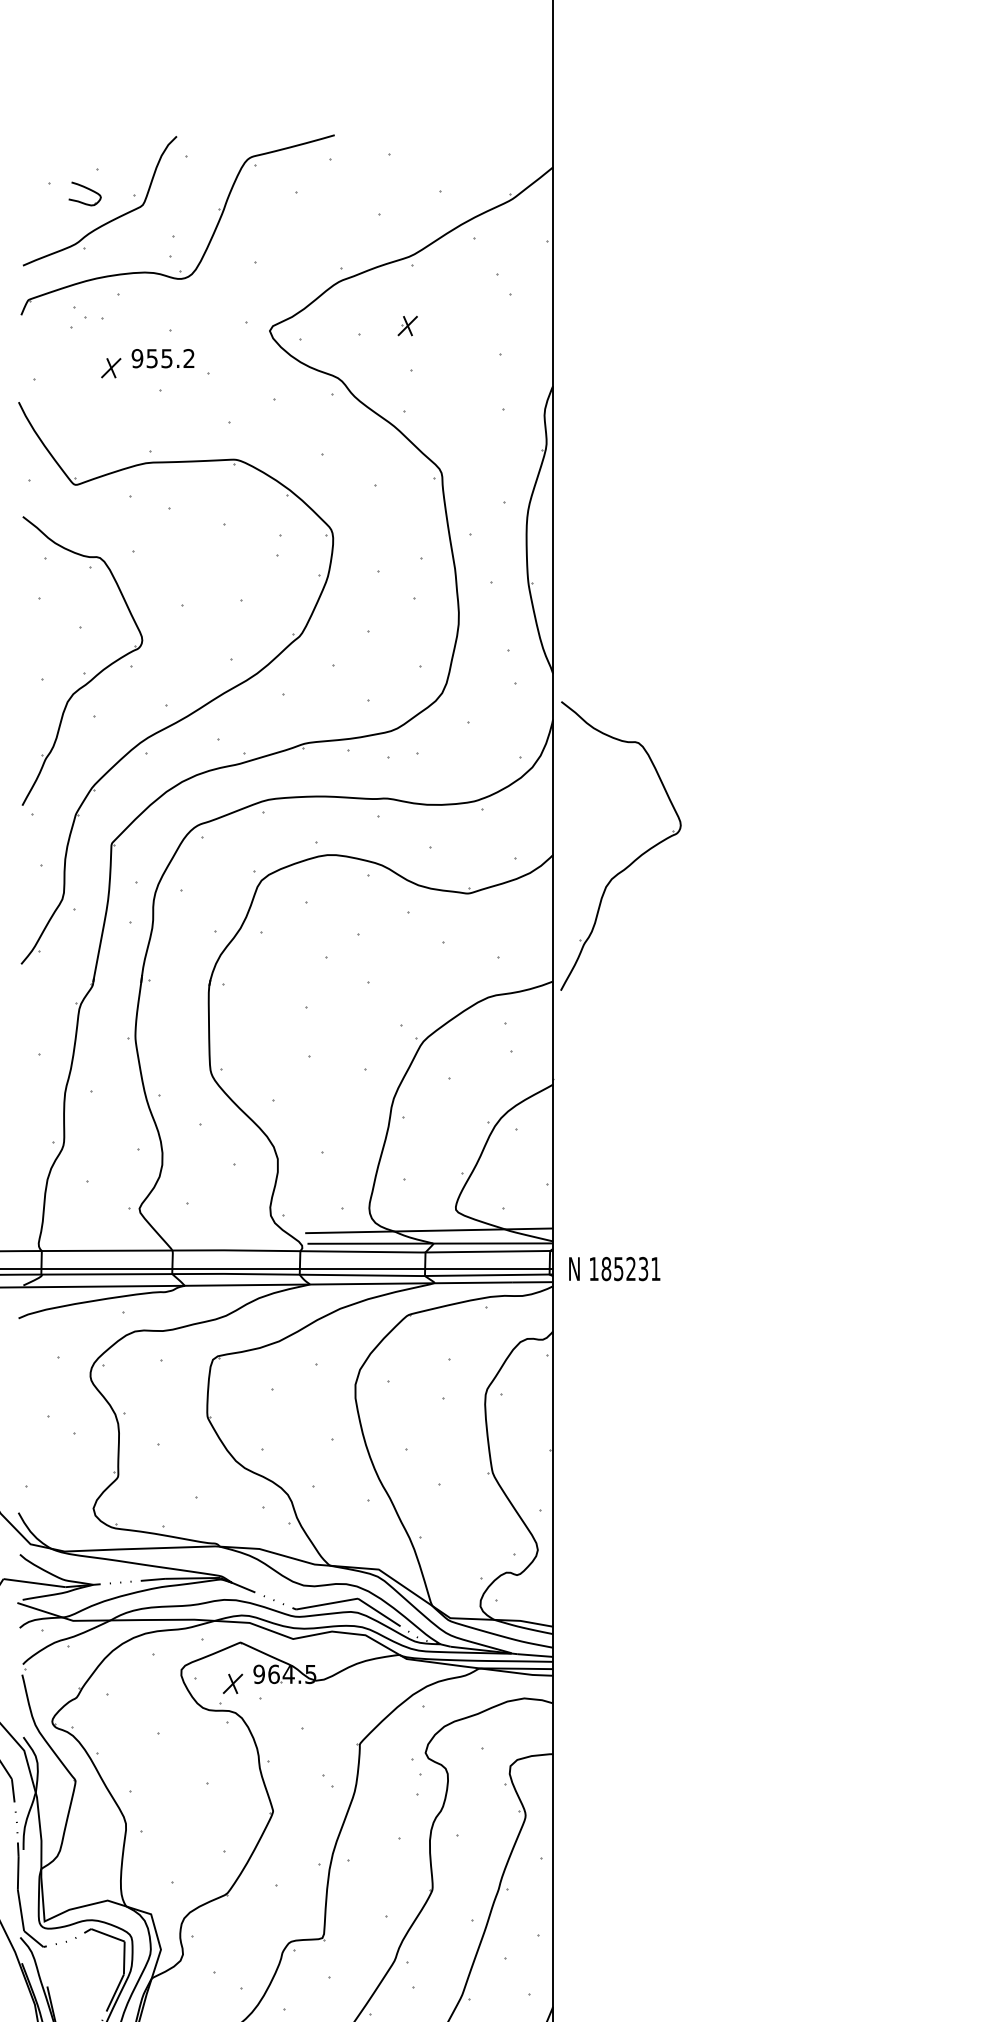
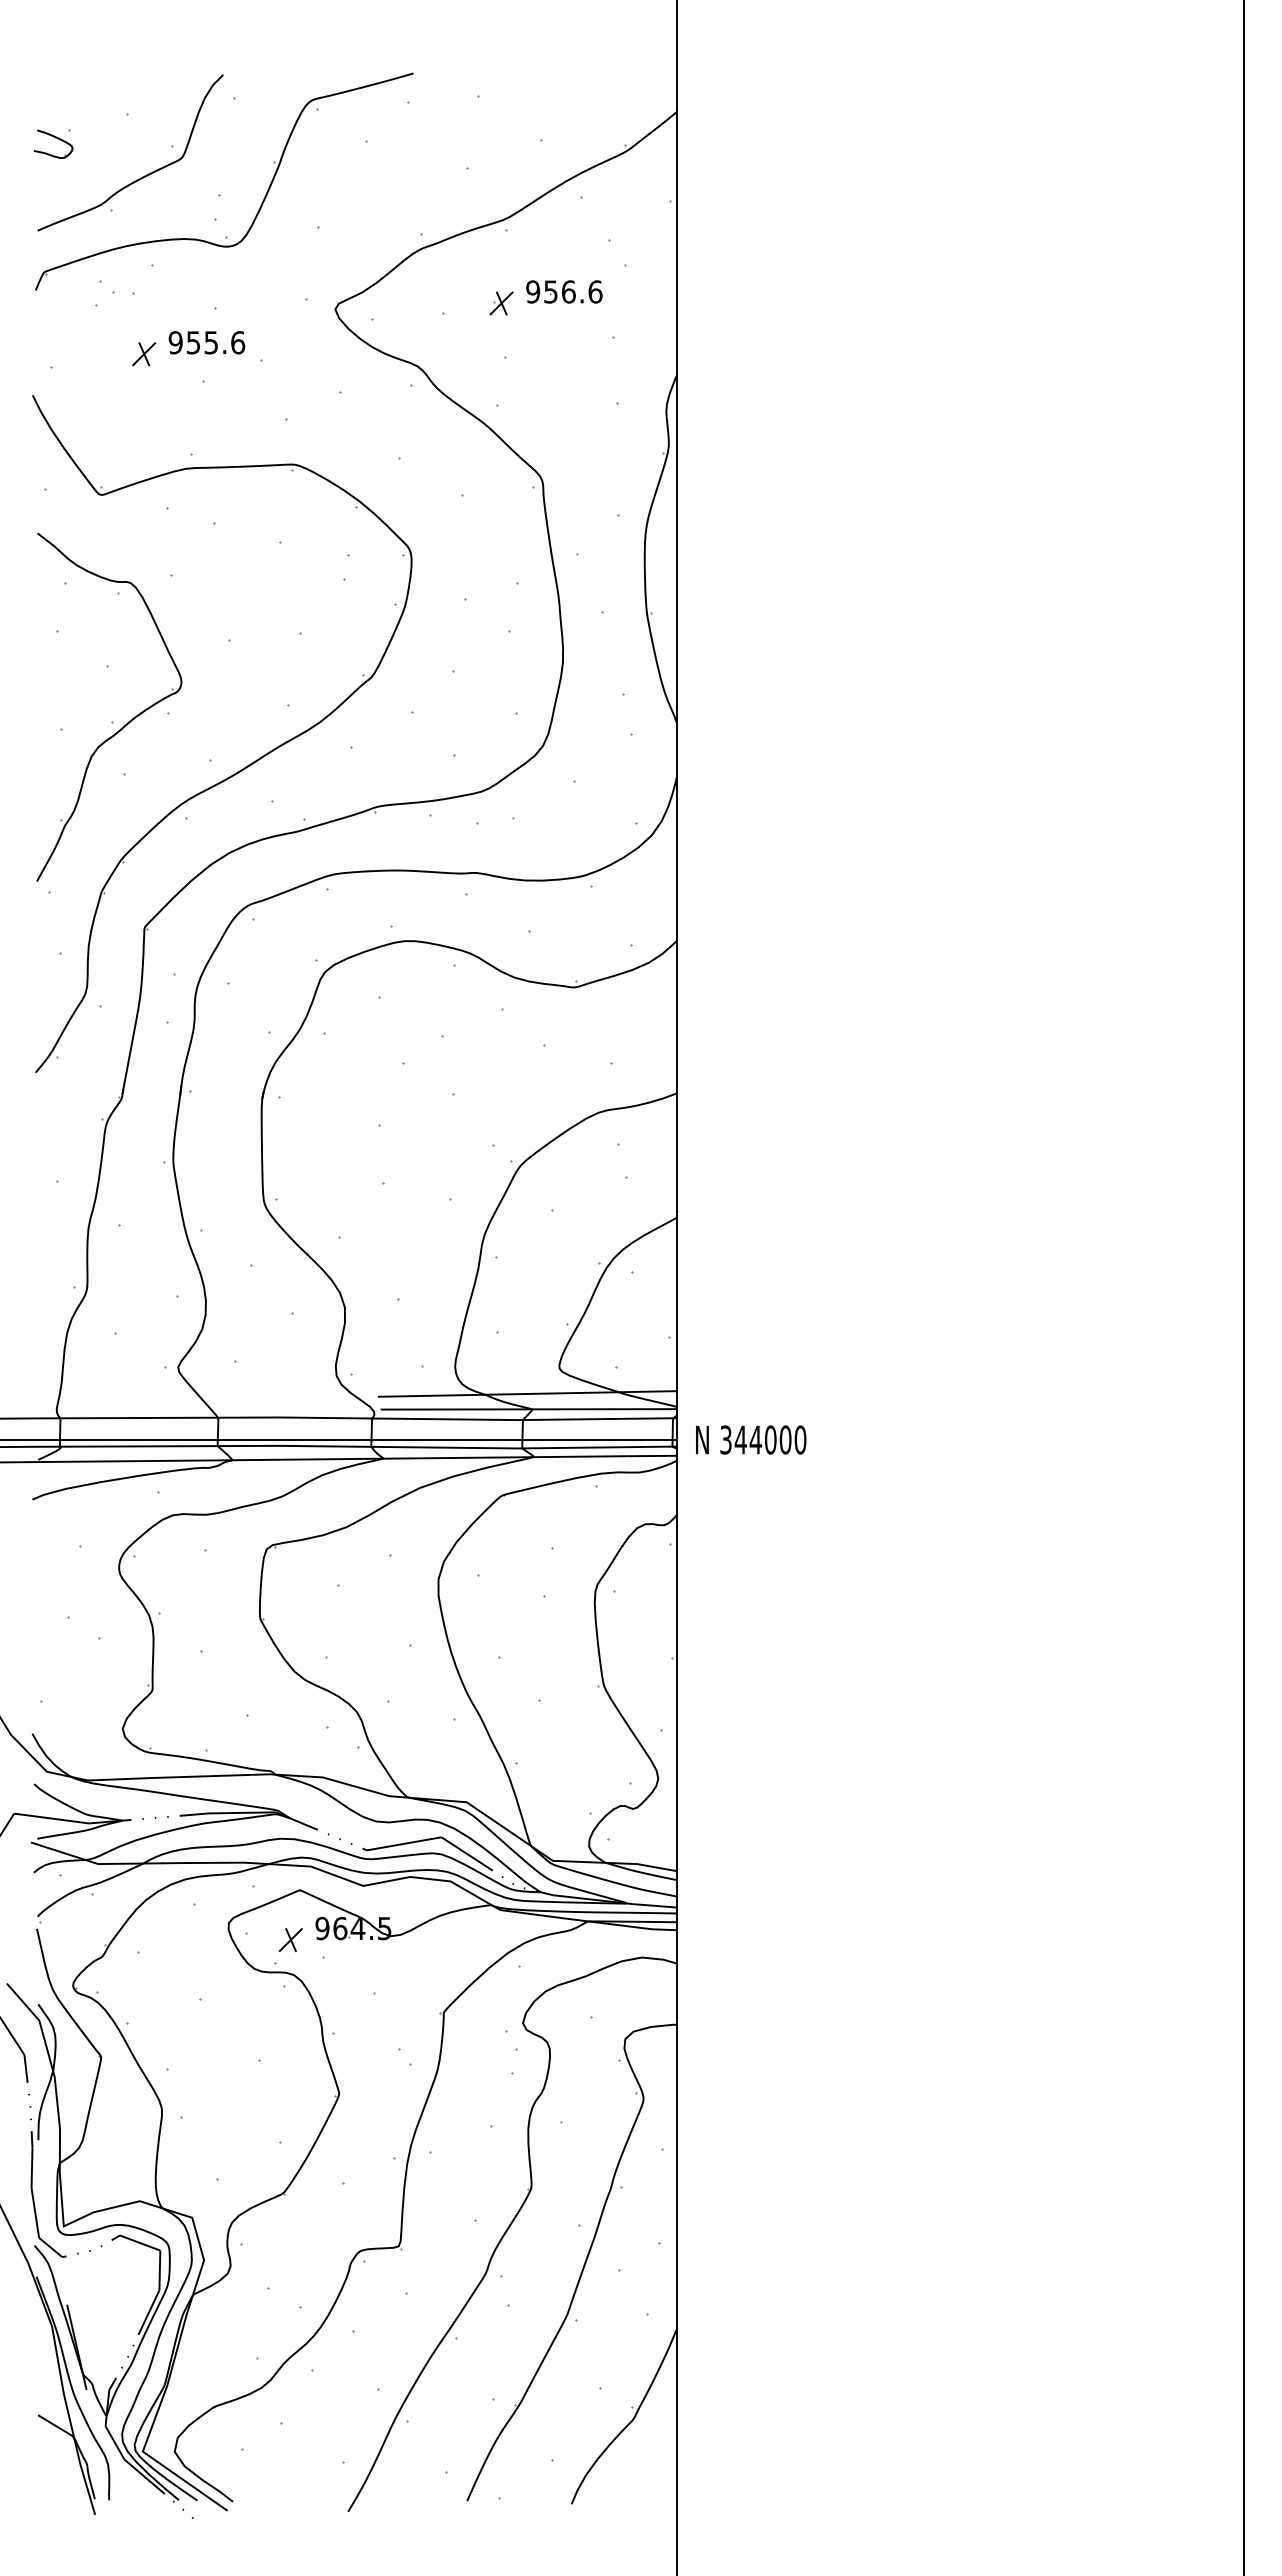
part: (85, 193) -> (53, 143), moved
part: (460, 316) -> (564, 291), added
text: (189, 358) -> (238, 342), 955.2 -> 955.6
part: (635, 859) -> (775, 946), removed
text: (625, 1268) -> (763, 1439), 185231 -> 344000

